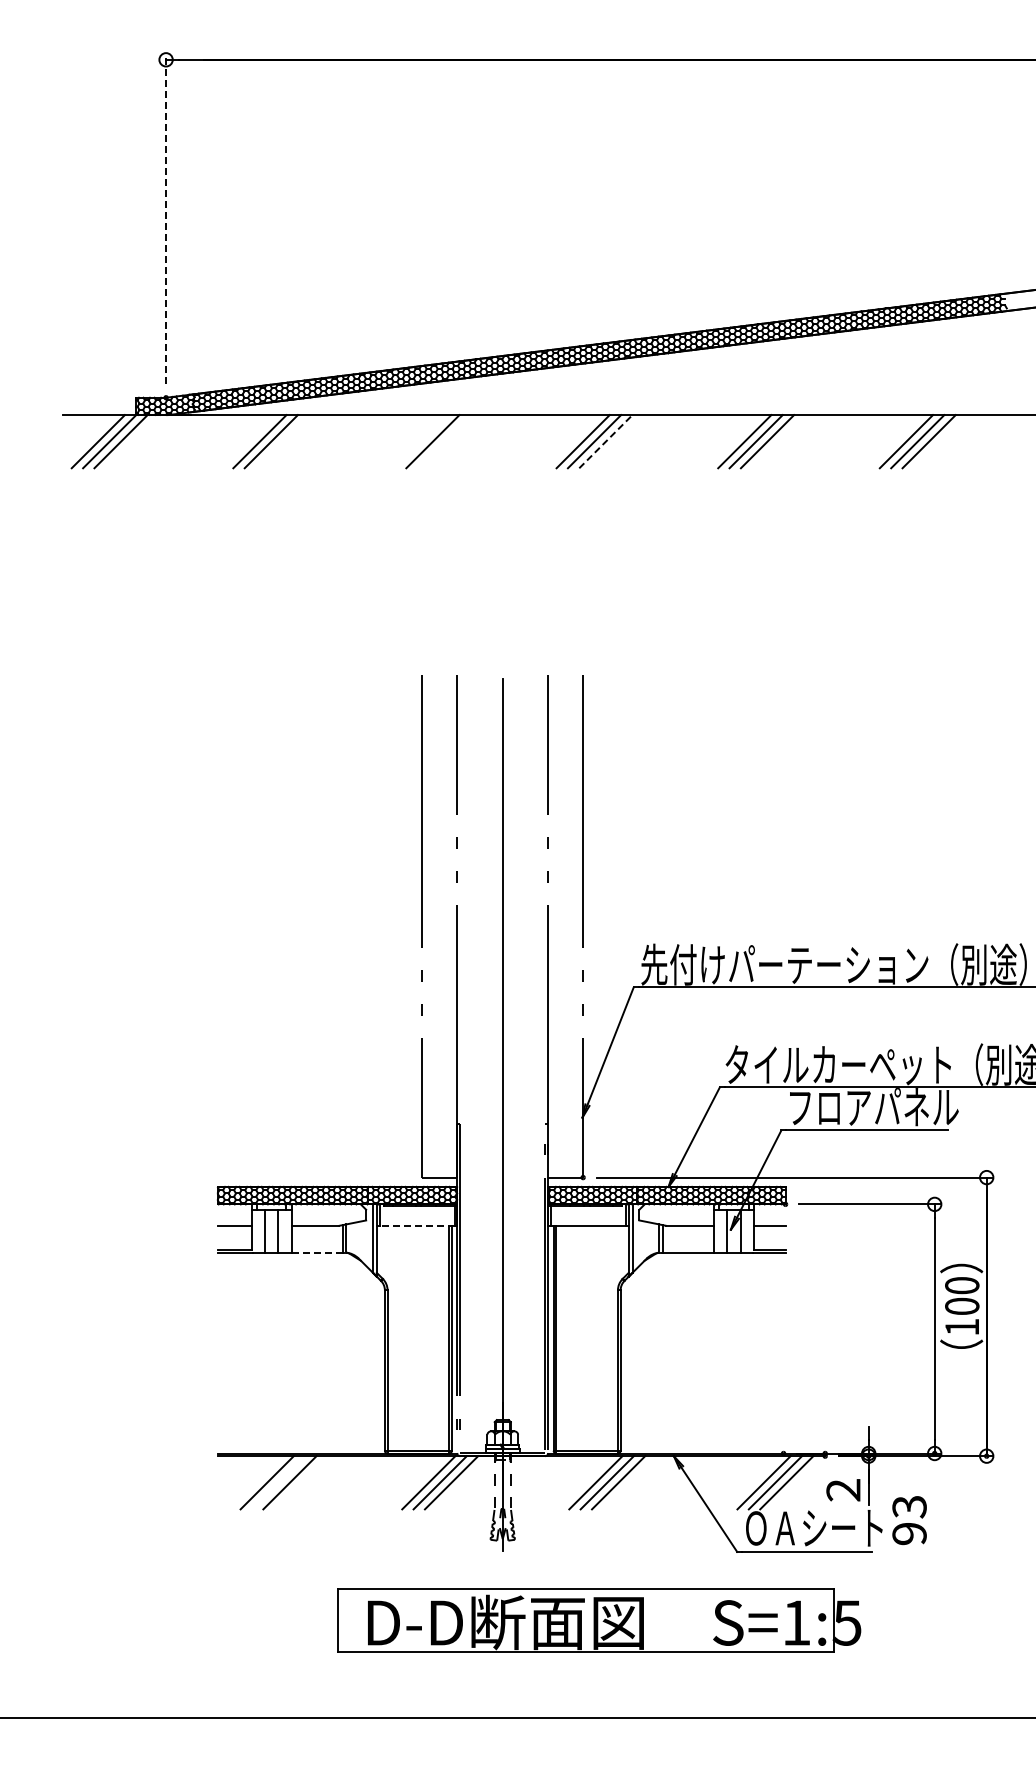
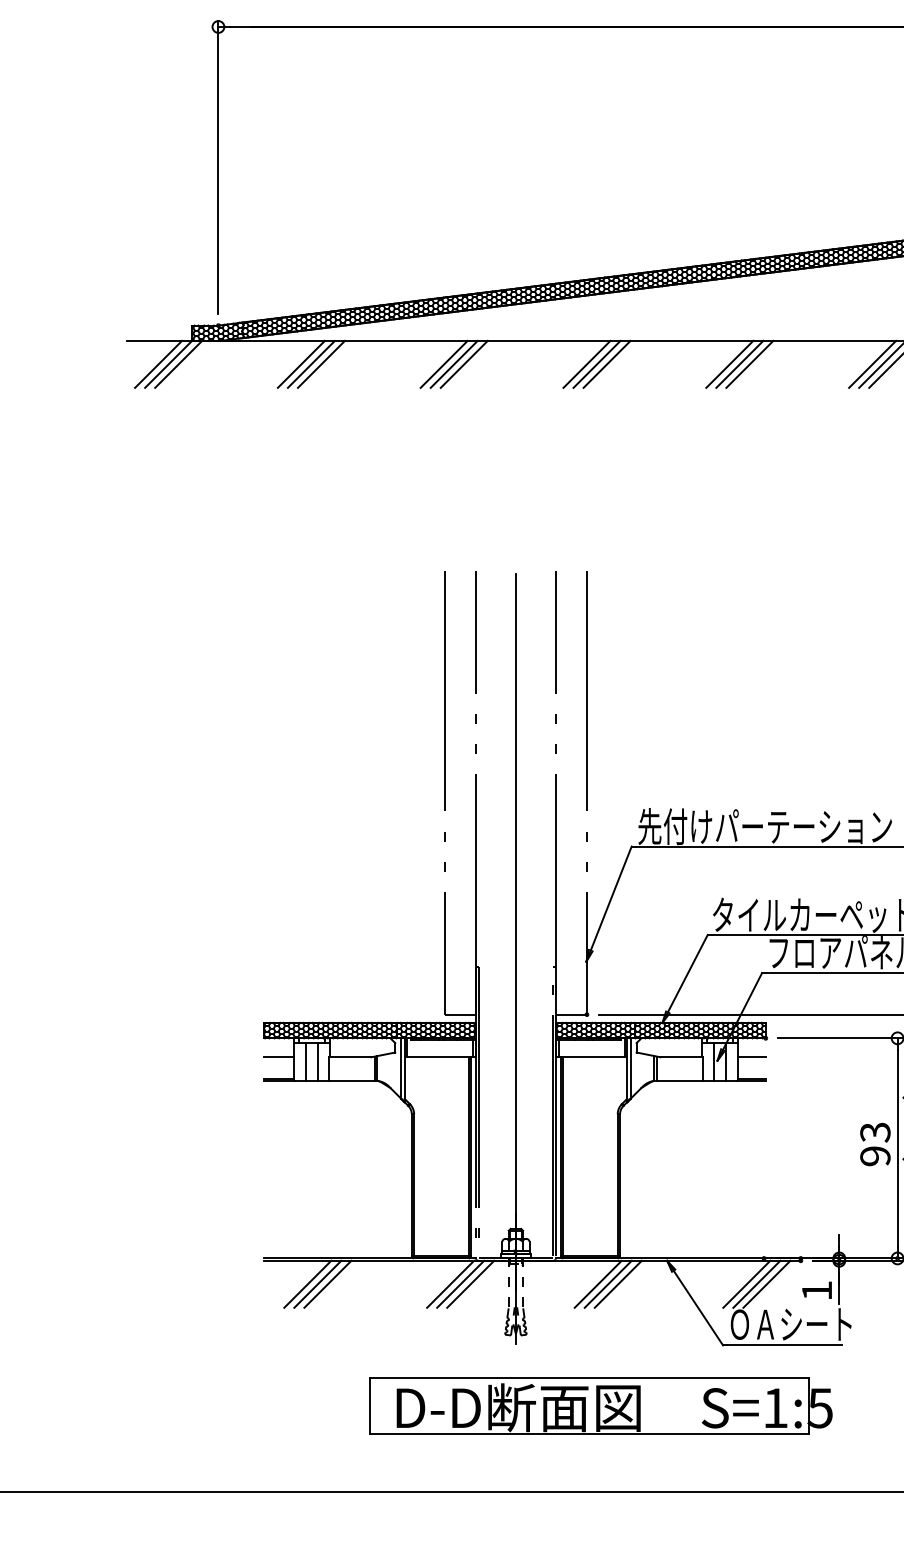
line: (166, 218) -> (218, 167), dashed -> solid
line: (282, 441) -> (321, 364), added
line: (421, 441) -> (444, 364), added
line: (443, 441) -> (463, 364), added
line: (605, 441) -> (606, 364), dashed -> solid
line: (417, 1225) -> (440, 1056), dashed -> solid
line: (317, 1252) -> (352, 1080), dashed -> solid
line: (278, 1482) -> (317, 1284), added
text: (843, 1490) -> (817, 1291), 2 -> 1
text: (909, 1520) -> (875, 1144), moved

